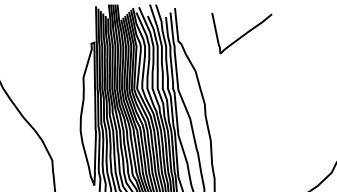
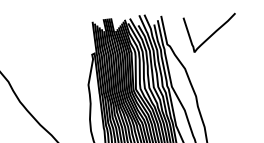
curve: (241, 35) -> (211, 34), moved

